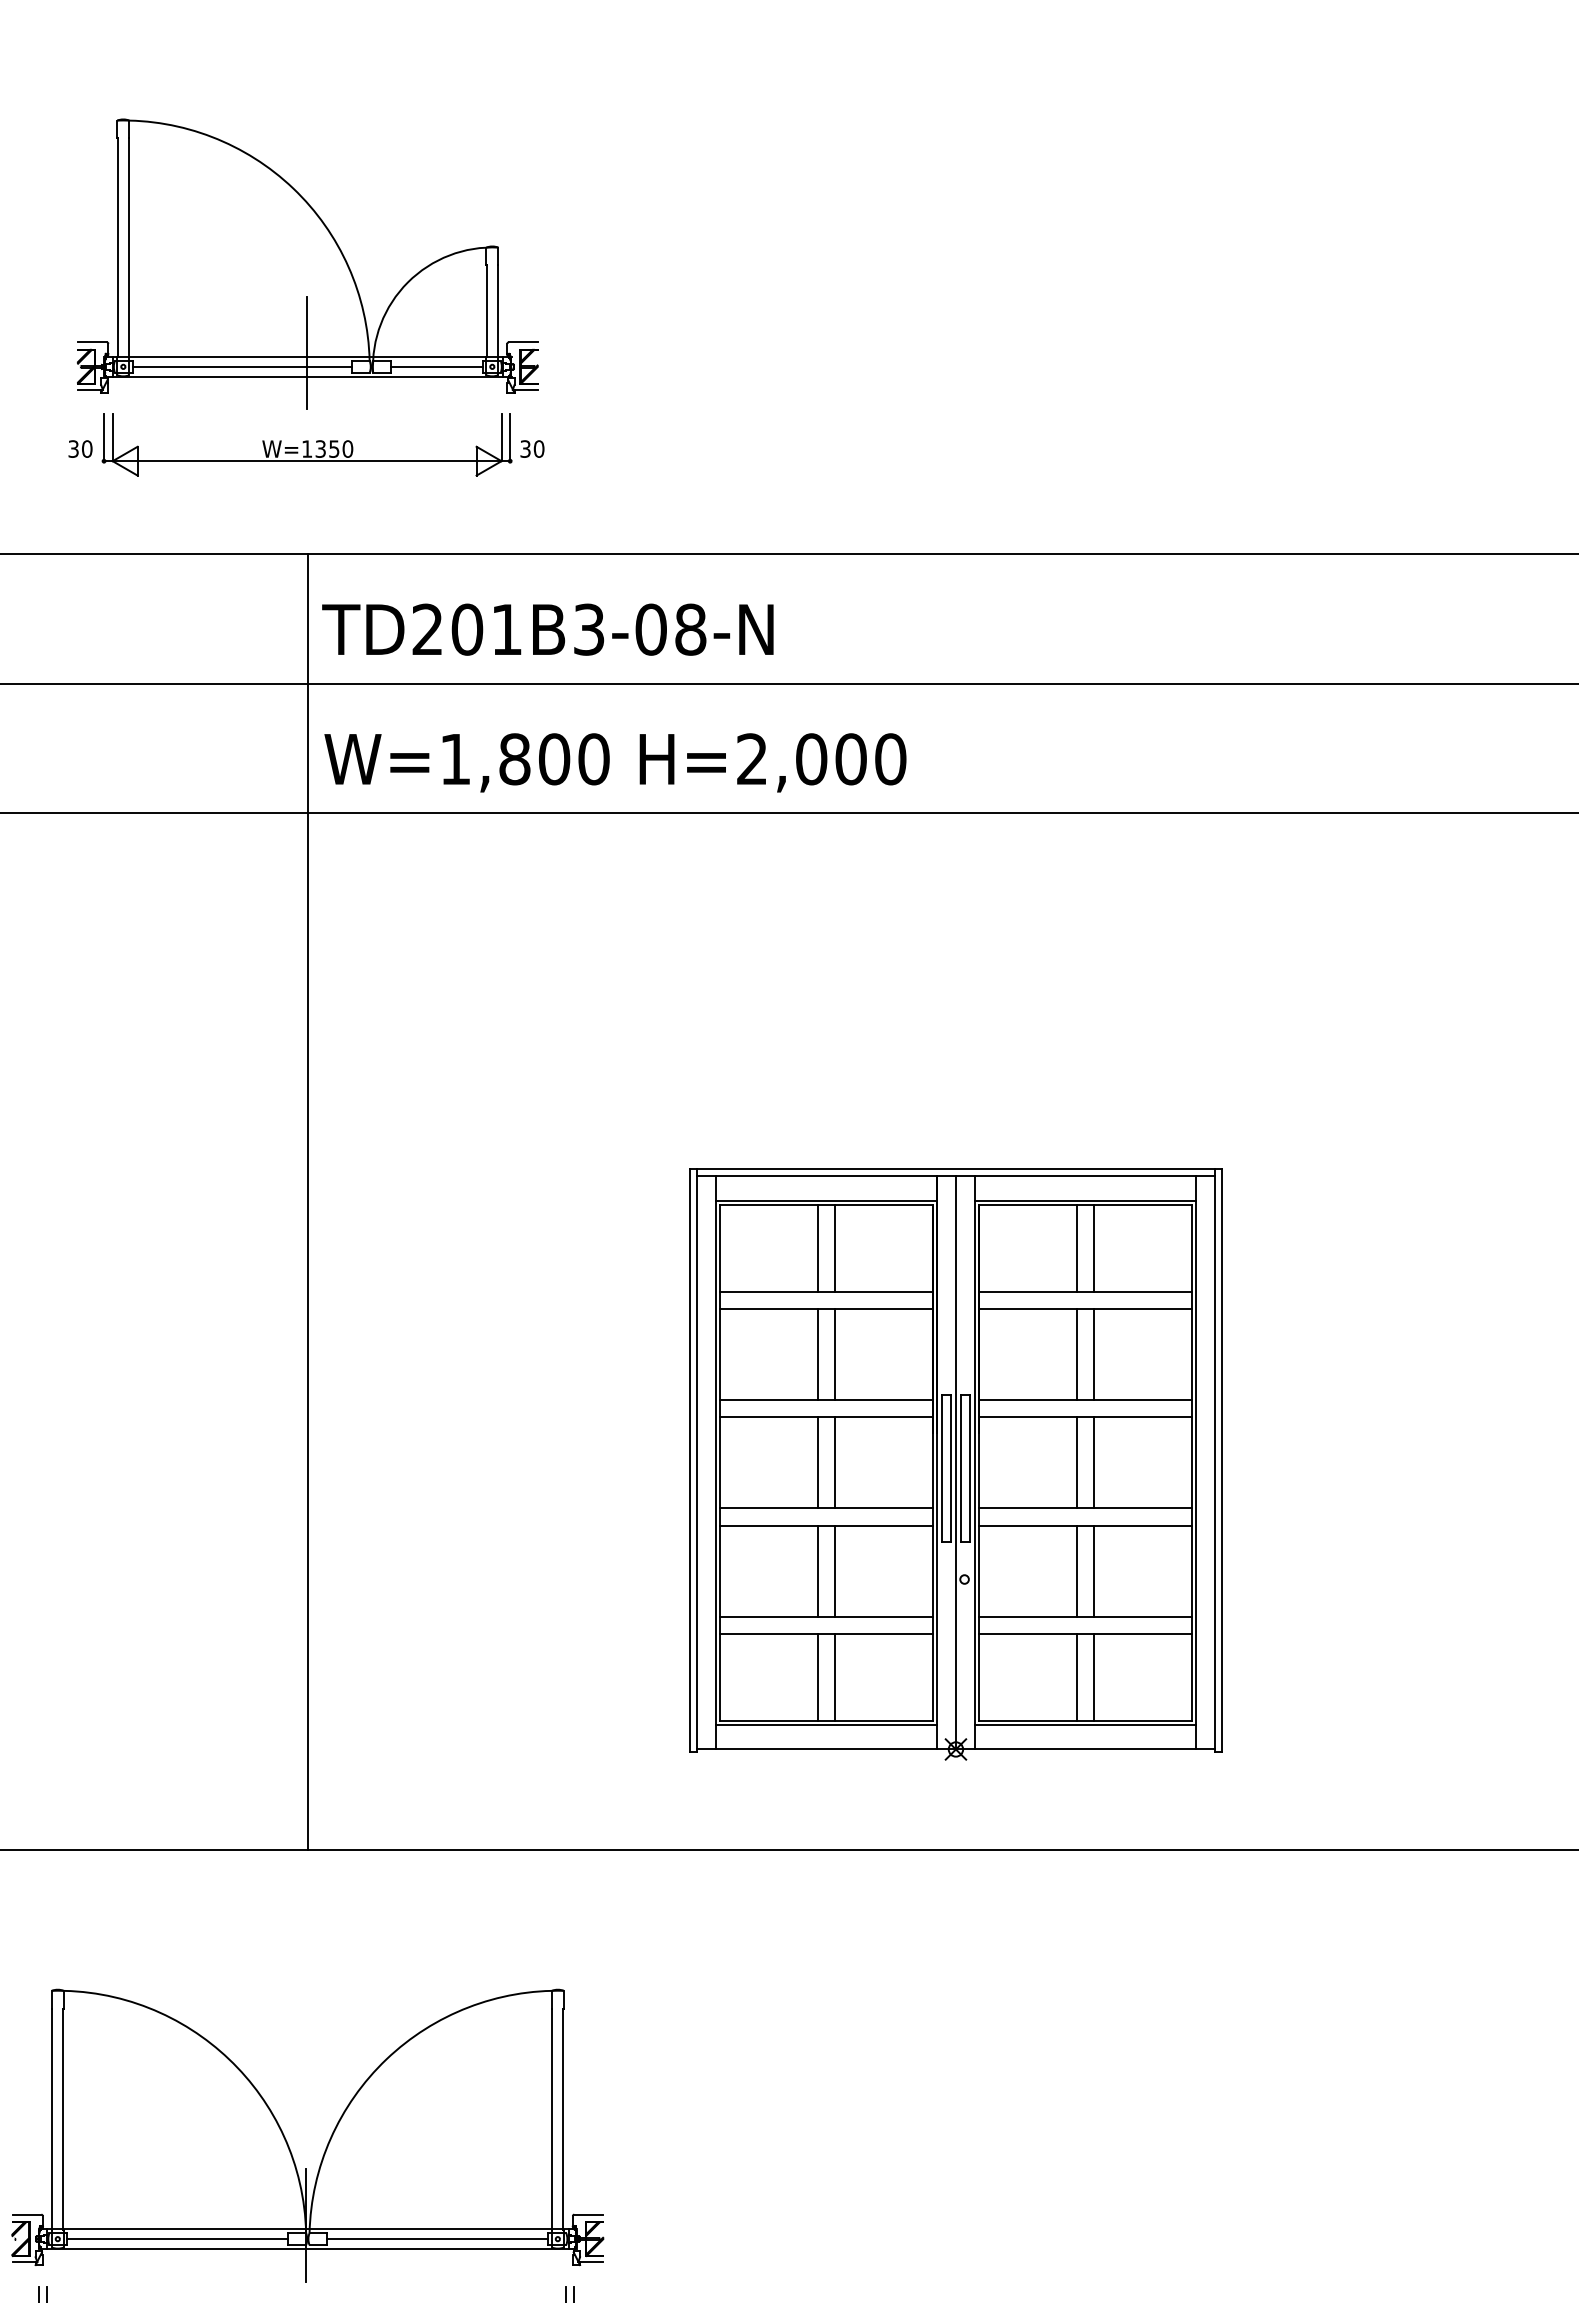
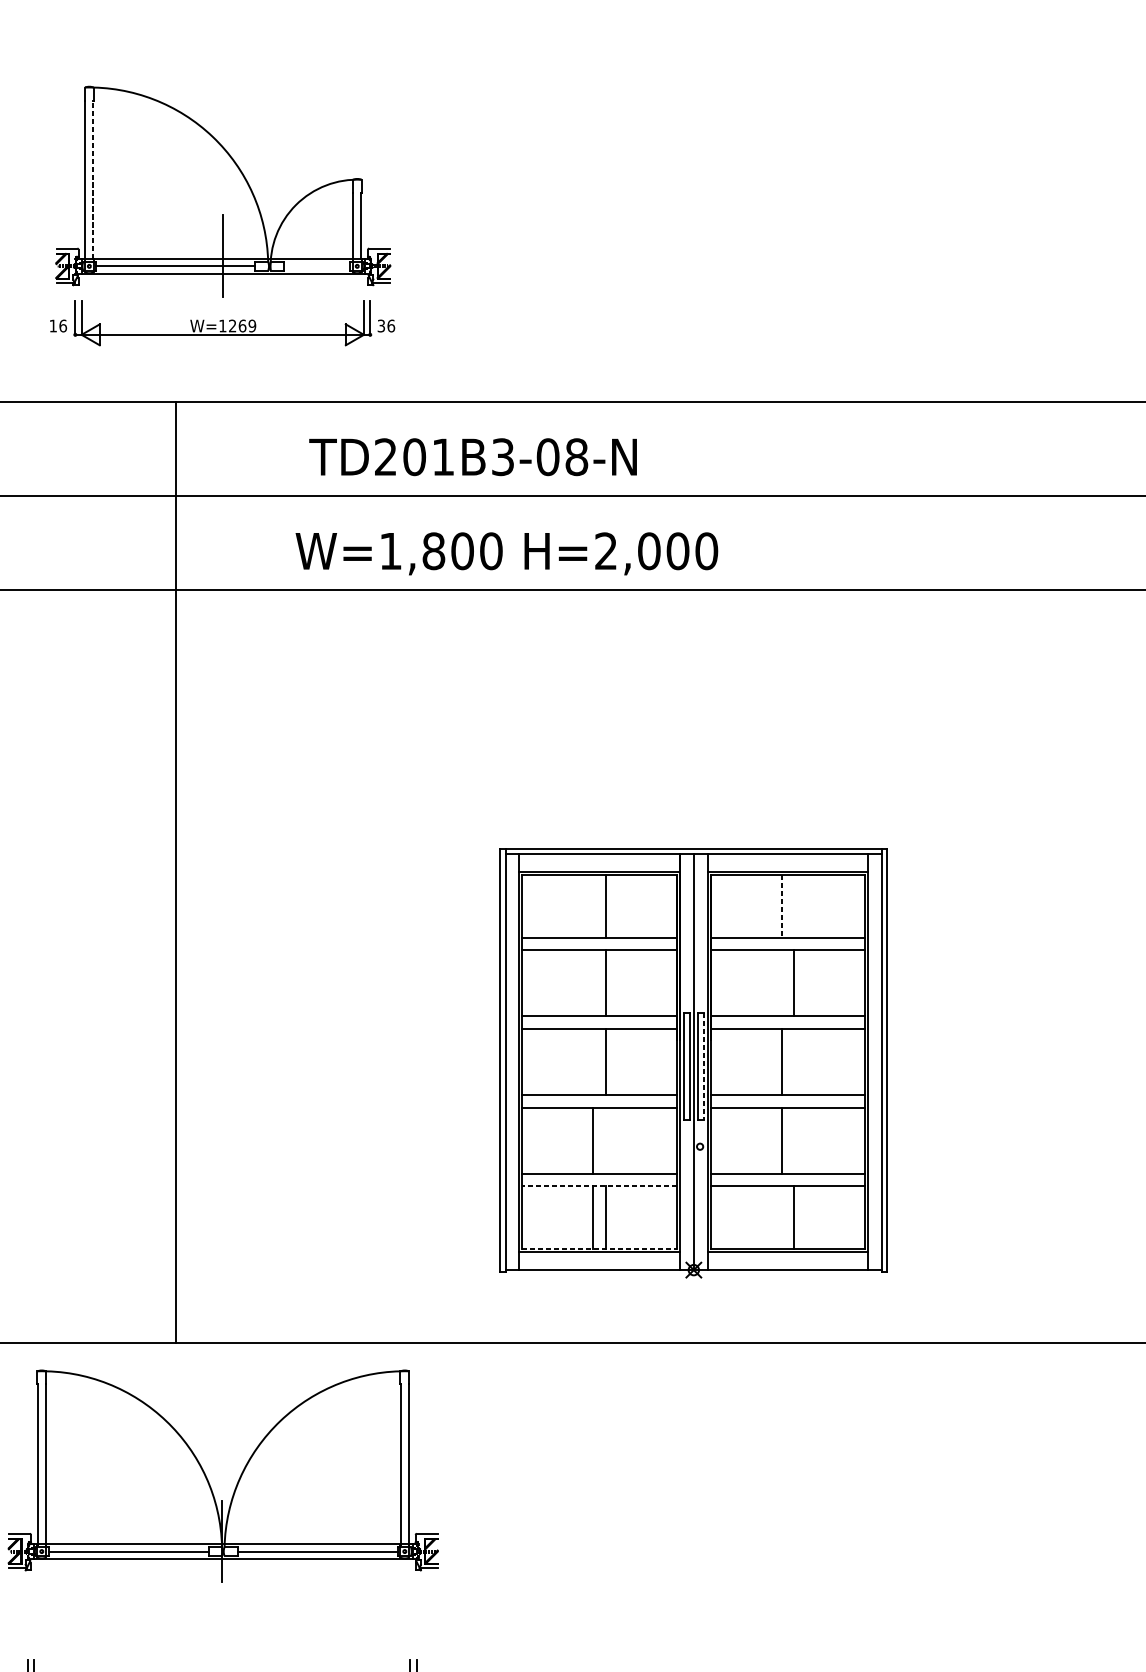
line: (128, 247) -> (93, 179), solid -> dashed
line: (436, 366) -> (316, 266), removed
text: (80, 448) -> (58, 325), 30 -> 16
text: (334, 448) -> (242, 325), W=1350 -> W=1269
text: (538, 448) -> (390, 325), 30 -> 36
text: (547, 629) -> (472, 457), moved
text: (615, 762) -> (506, 553), moved
line: (307, 1202) -> (175, 873), moved
line: (817, 1248) -> (593, 906), removed
line: (1076, 1248) -> (781, 906), solid -> dashed
line: (1094, 1248) -> (794, 906), removed
line: (817, 1354) -> (593, 983), removed
line: (1076, 1354) -> (781, 983), removed
line: (817, 1462) -> (593, 1061), removed
line: (1094, 1462) -> (794, 1061), removed
line: (969, 1469) -> (703, 1066), solid -> dashed
line: (834, 1570) -> (605, 1140), removed
line: (1094, 1570) -> (794, 1140), removed
line: (826, 1633) -> (599, 1185), solid -> dashed
line: (1076, 1676) -> (781, 1217), removed
line: (826, 1720) -> (599, 1249), solid -> dashed
part: (288, 2143) -> (209, 1482), moved

